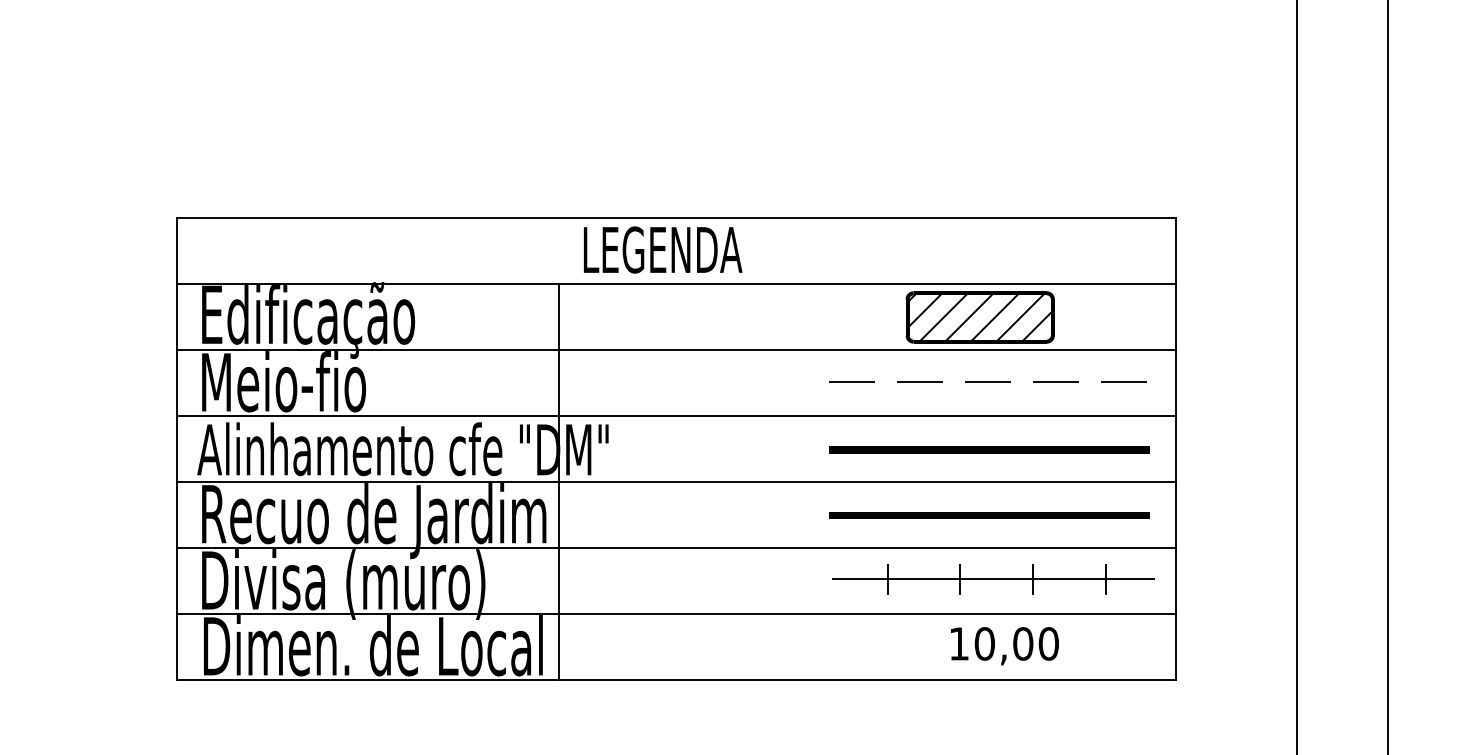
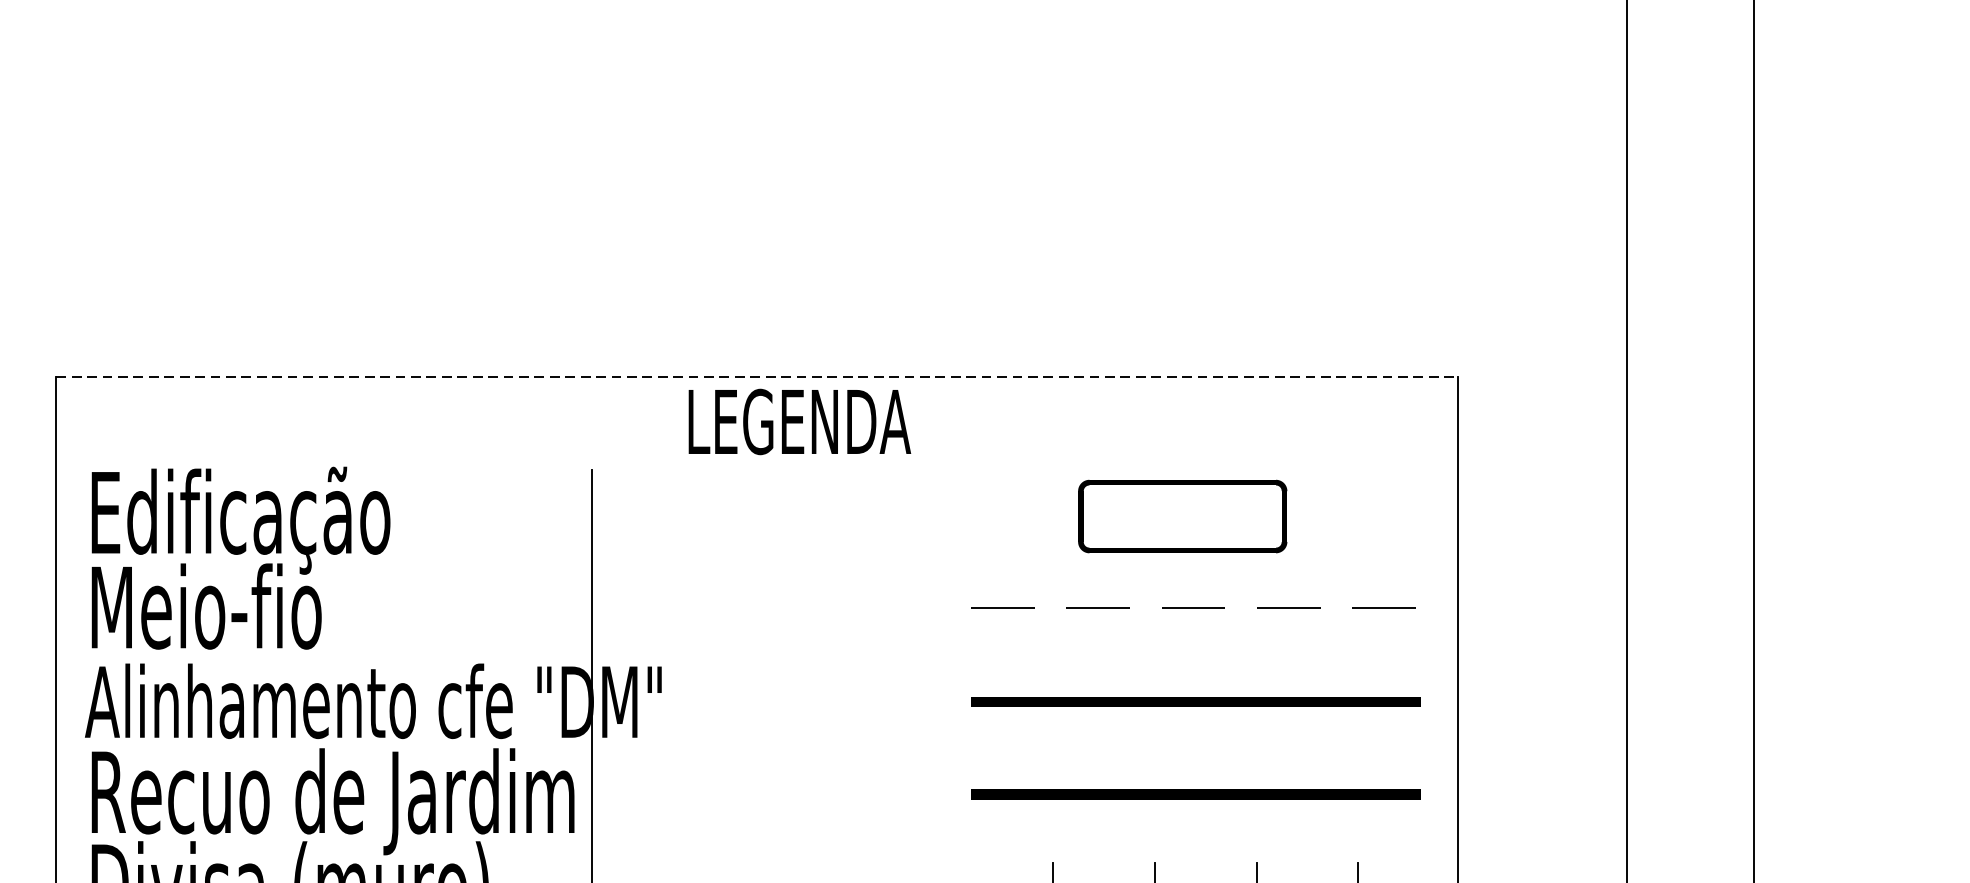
line: (676, 217) -> (756, 376), solid -> dashed
text: (663, 249) -> (800, 421), moved
line: (676, 283) -> (756, 468), removed
hatch: (979, 317) -> (1181, 516), removed
line: (676, 349) -> (756, 561), removed
line: (676, 415) -> (756, 653), removed
line: (676, 481) -> (756, 746), removed
line: (676, 547) -> (756, 839), removed

